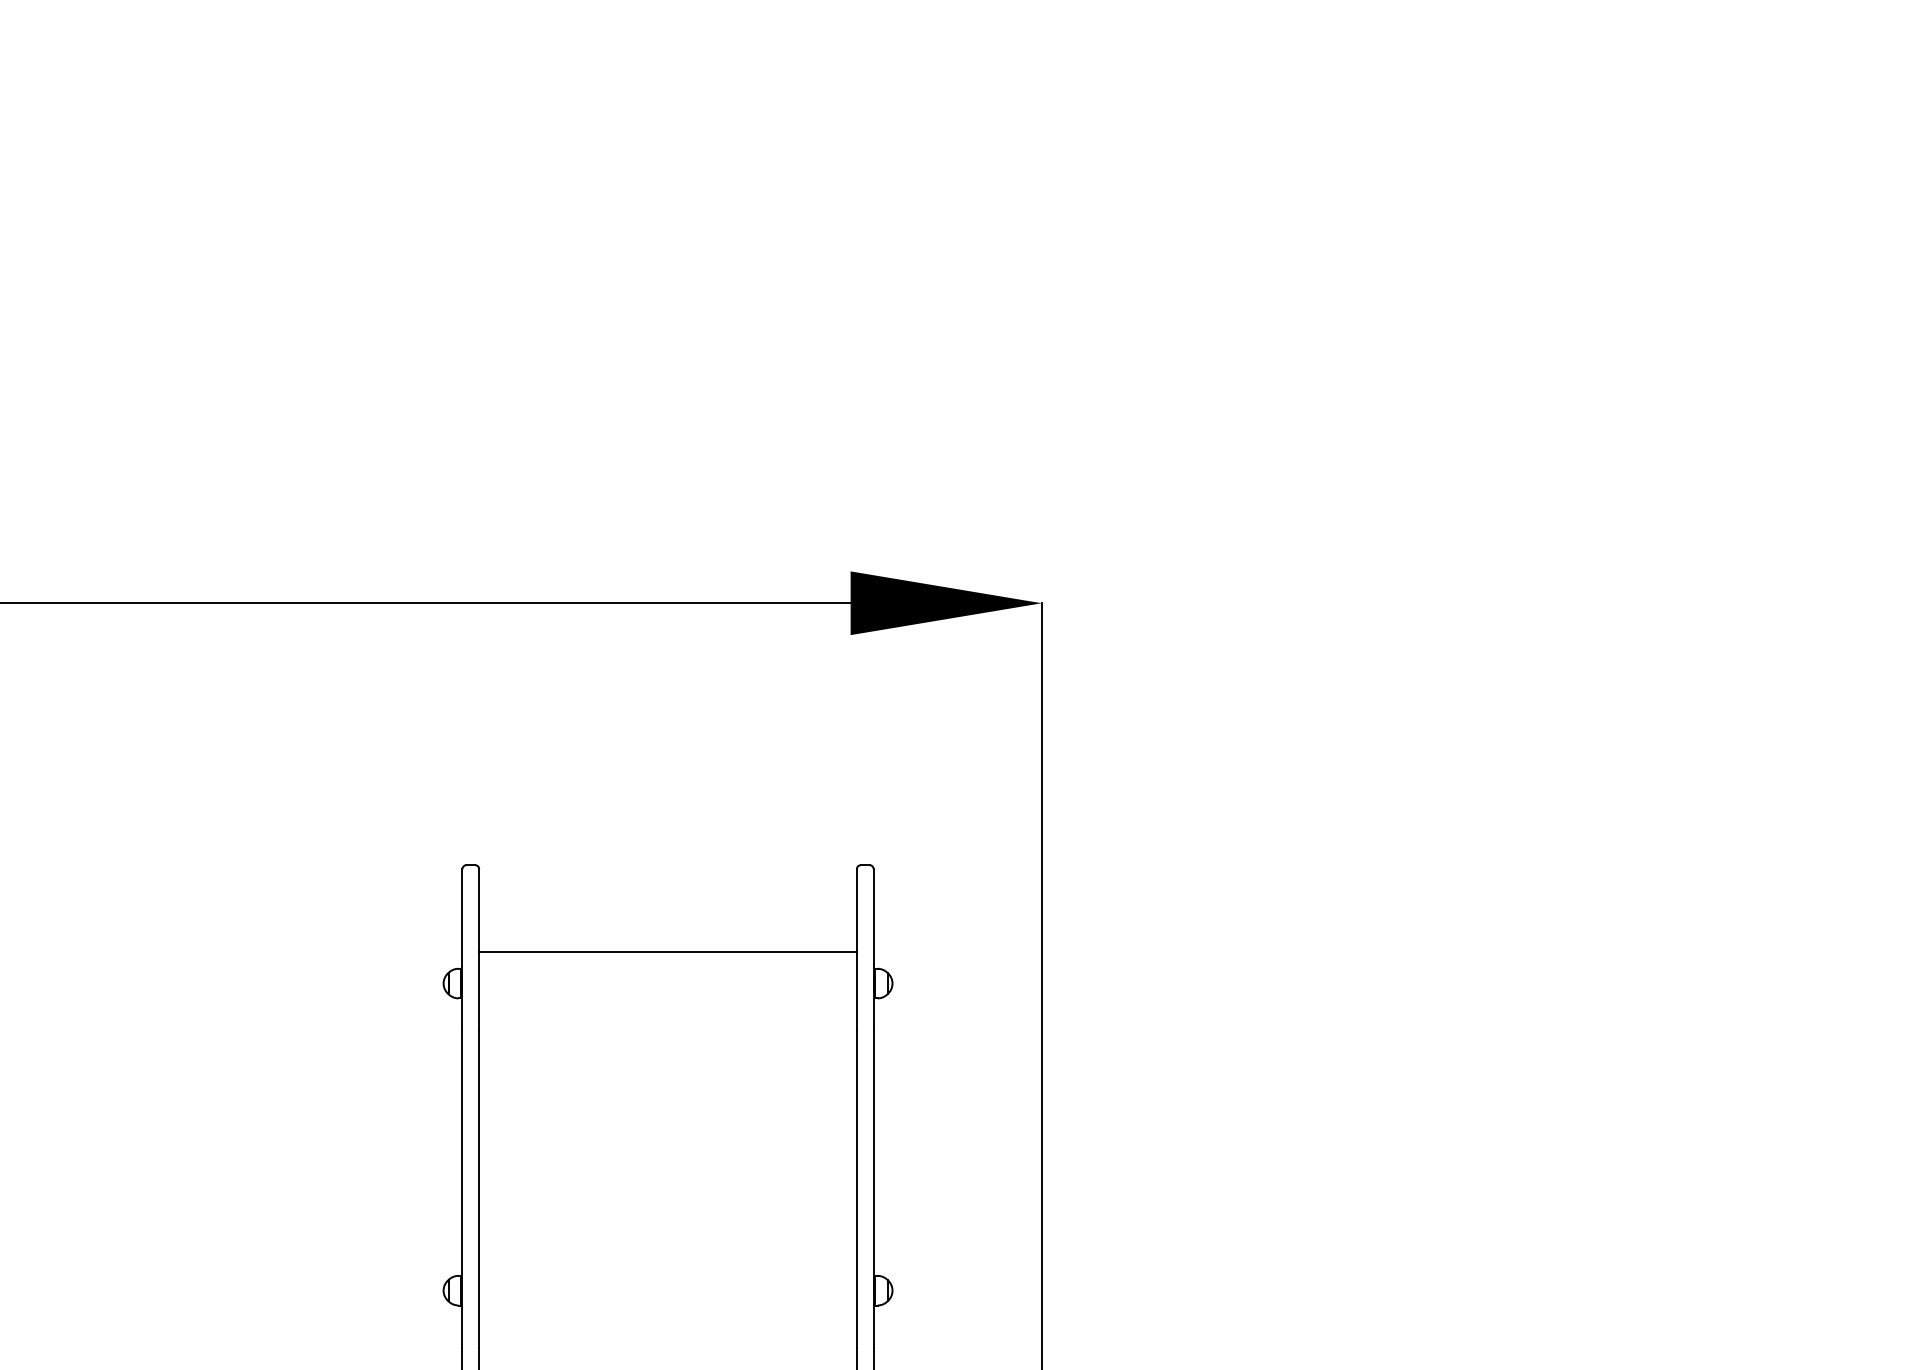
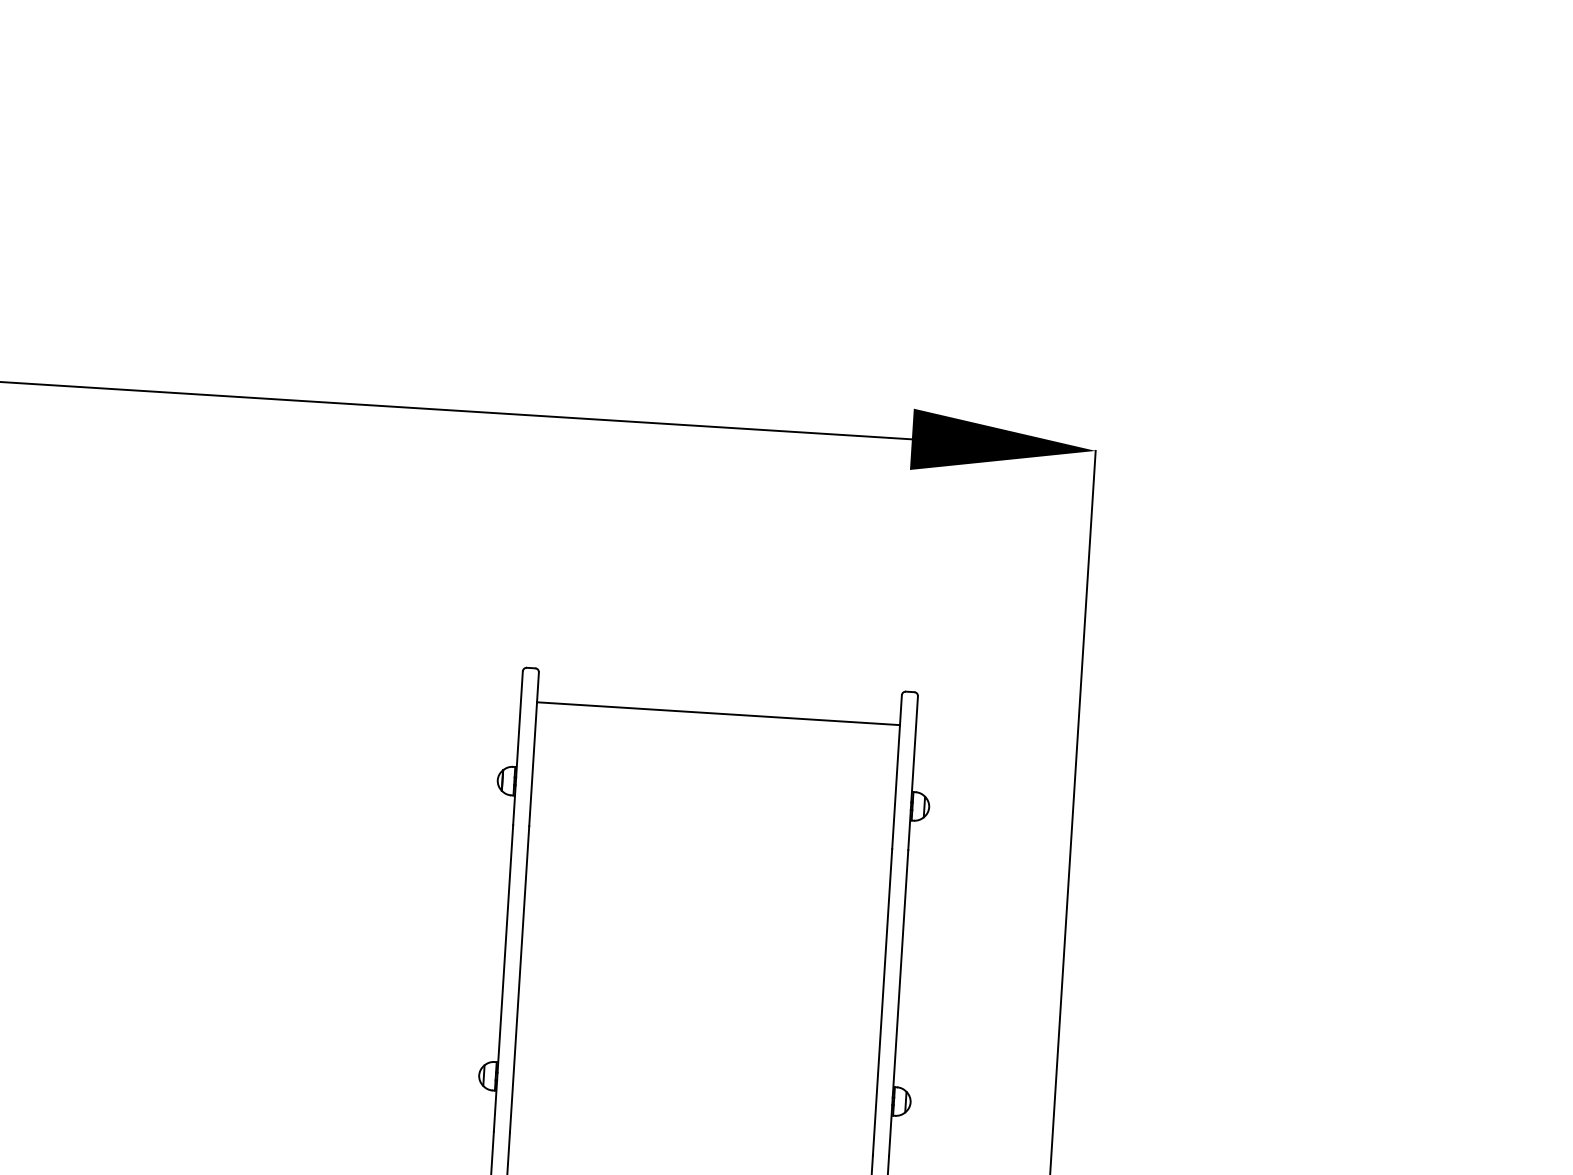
line: (667, 952) -> (717, 713), moved

